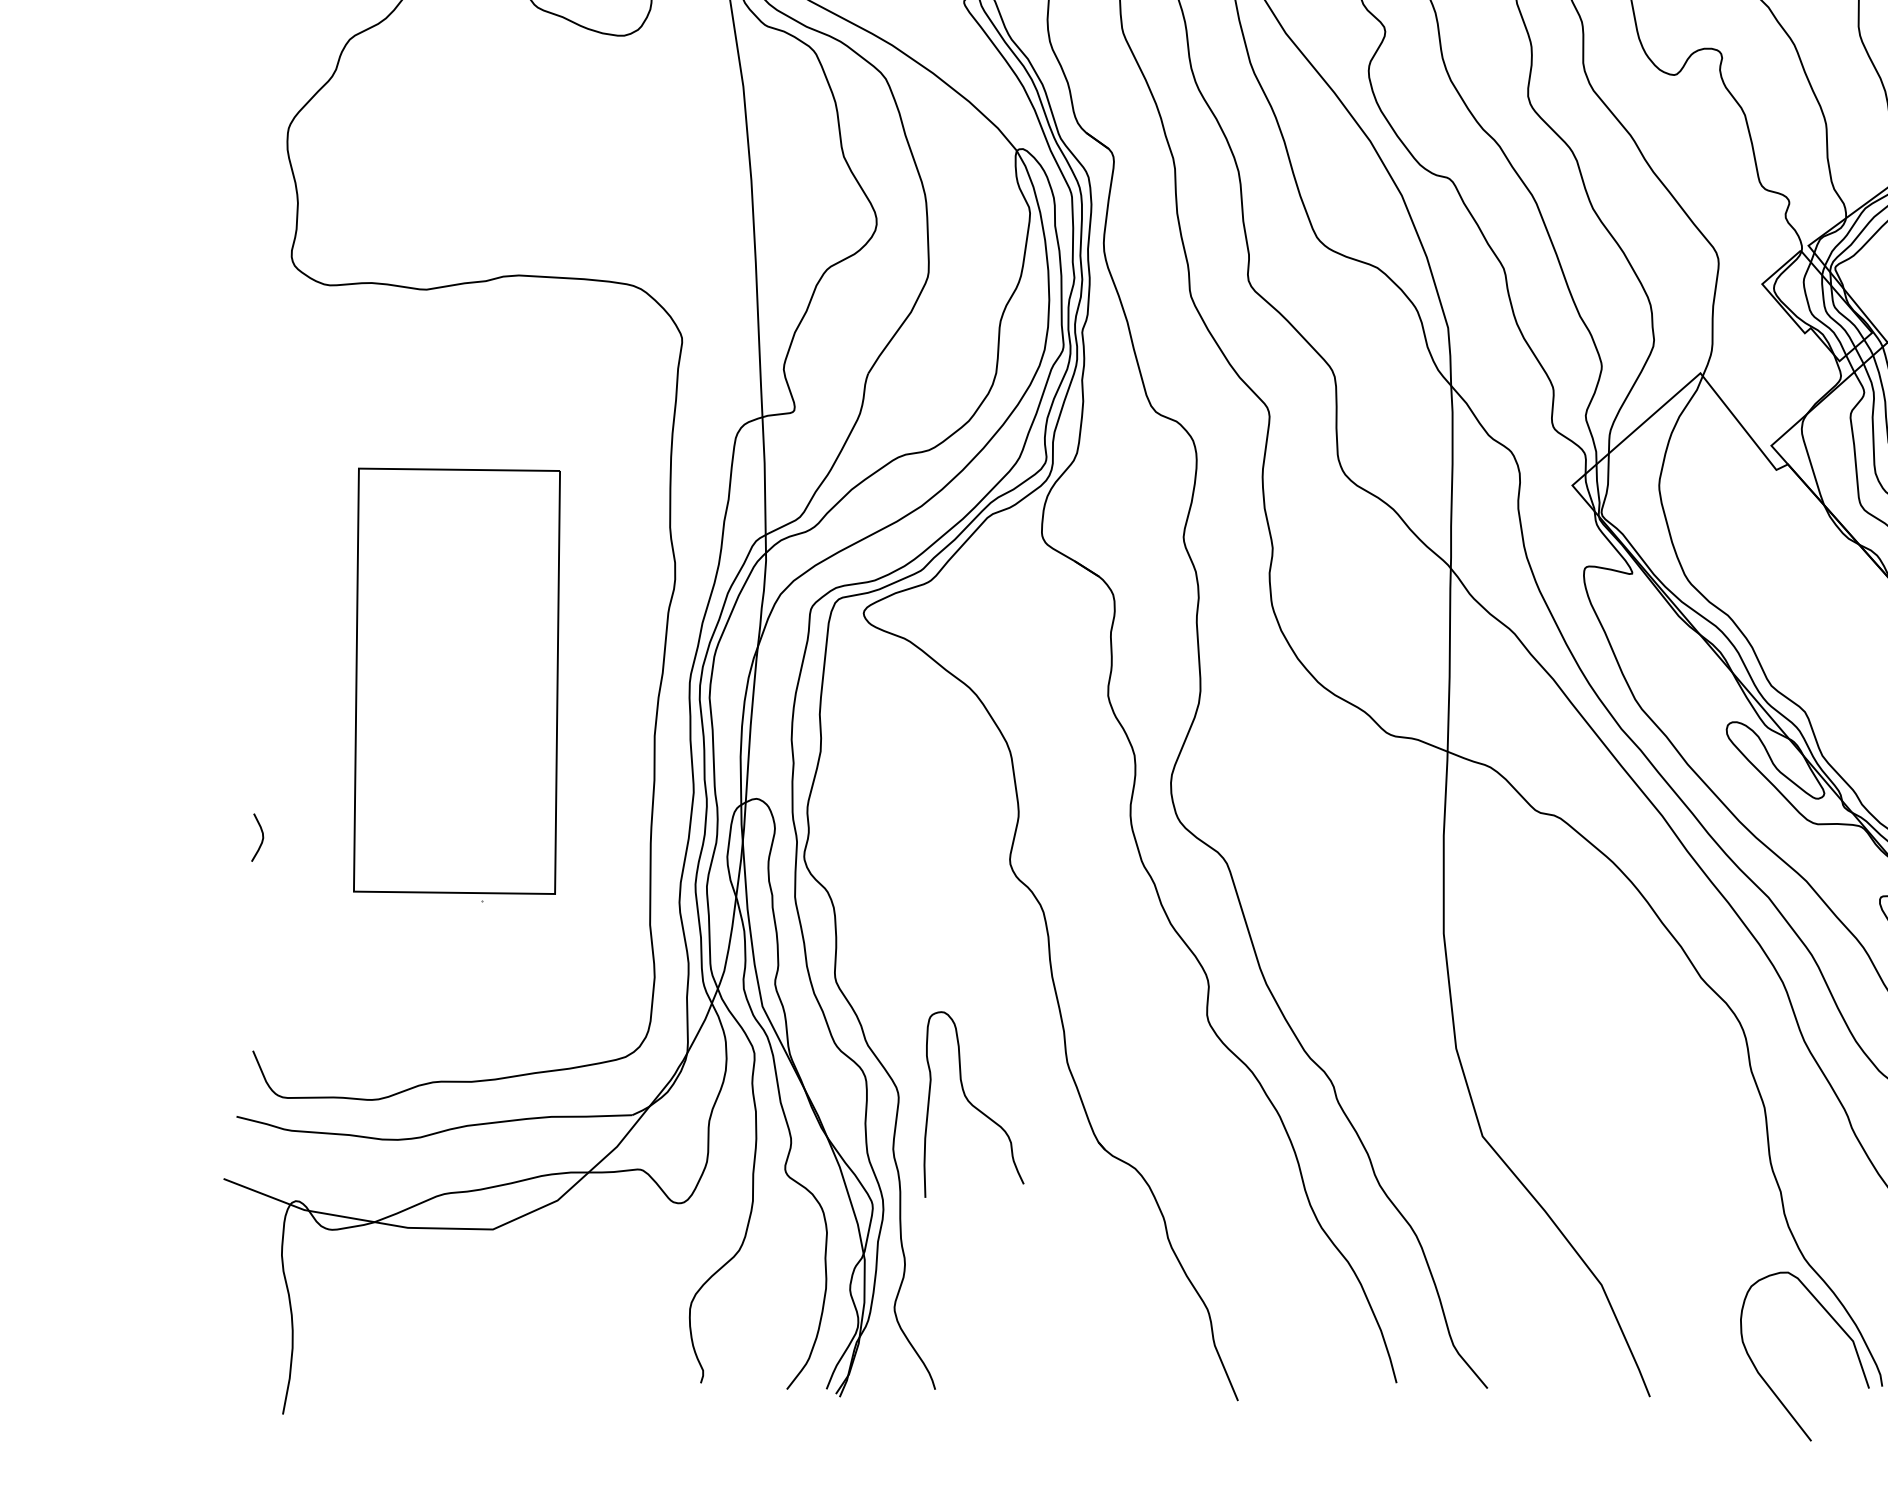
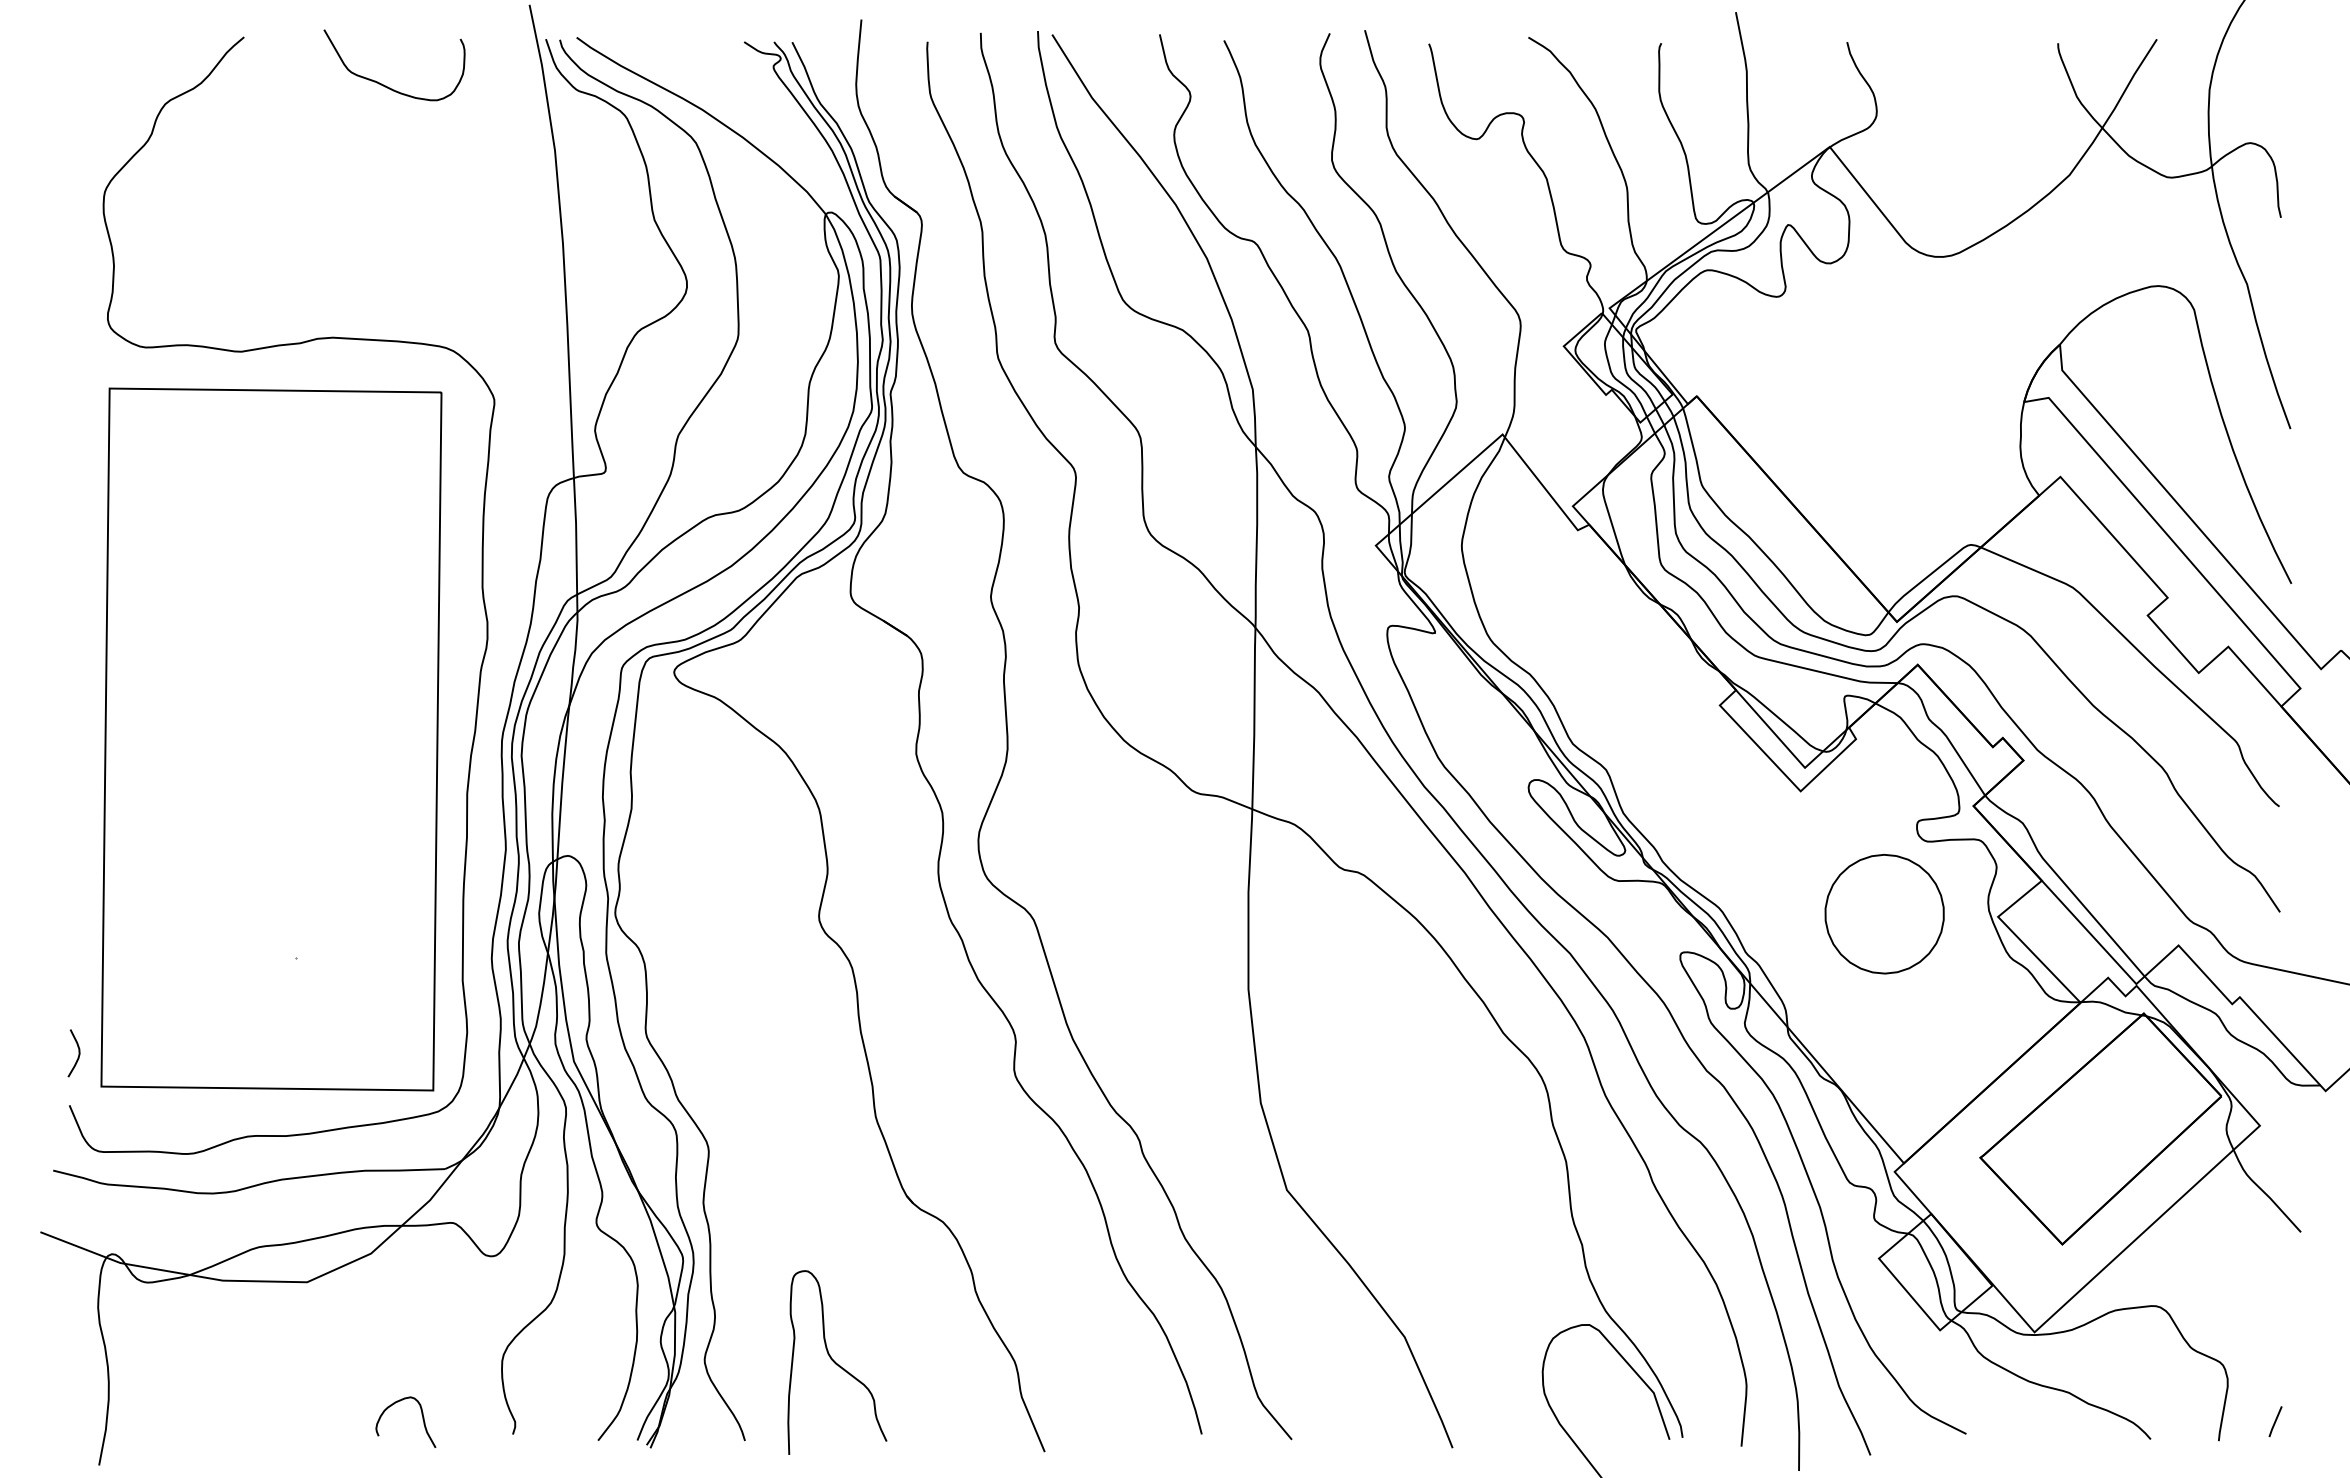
part: (457, 681) -> (271, 739), size x1.67
curve: (262, 837) -> (78, 1053), moved
curve: (973, 1104) -> (836, 1362), moved
curve: (609, 1368) -> (422, 1419), added

